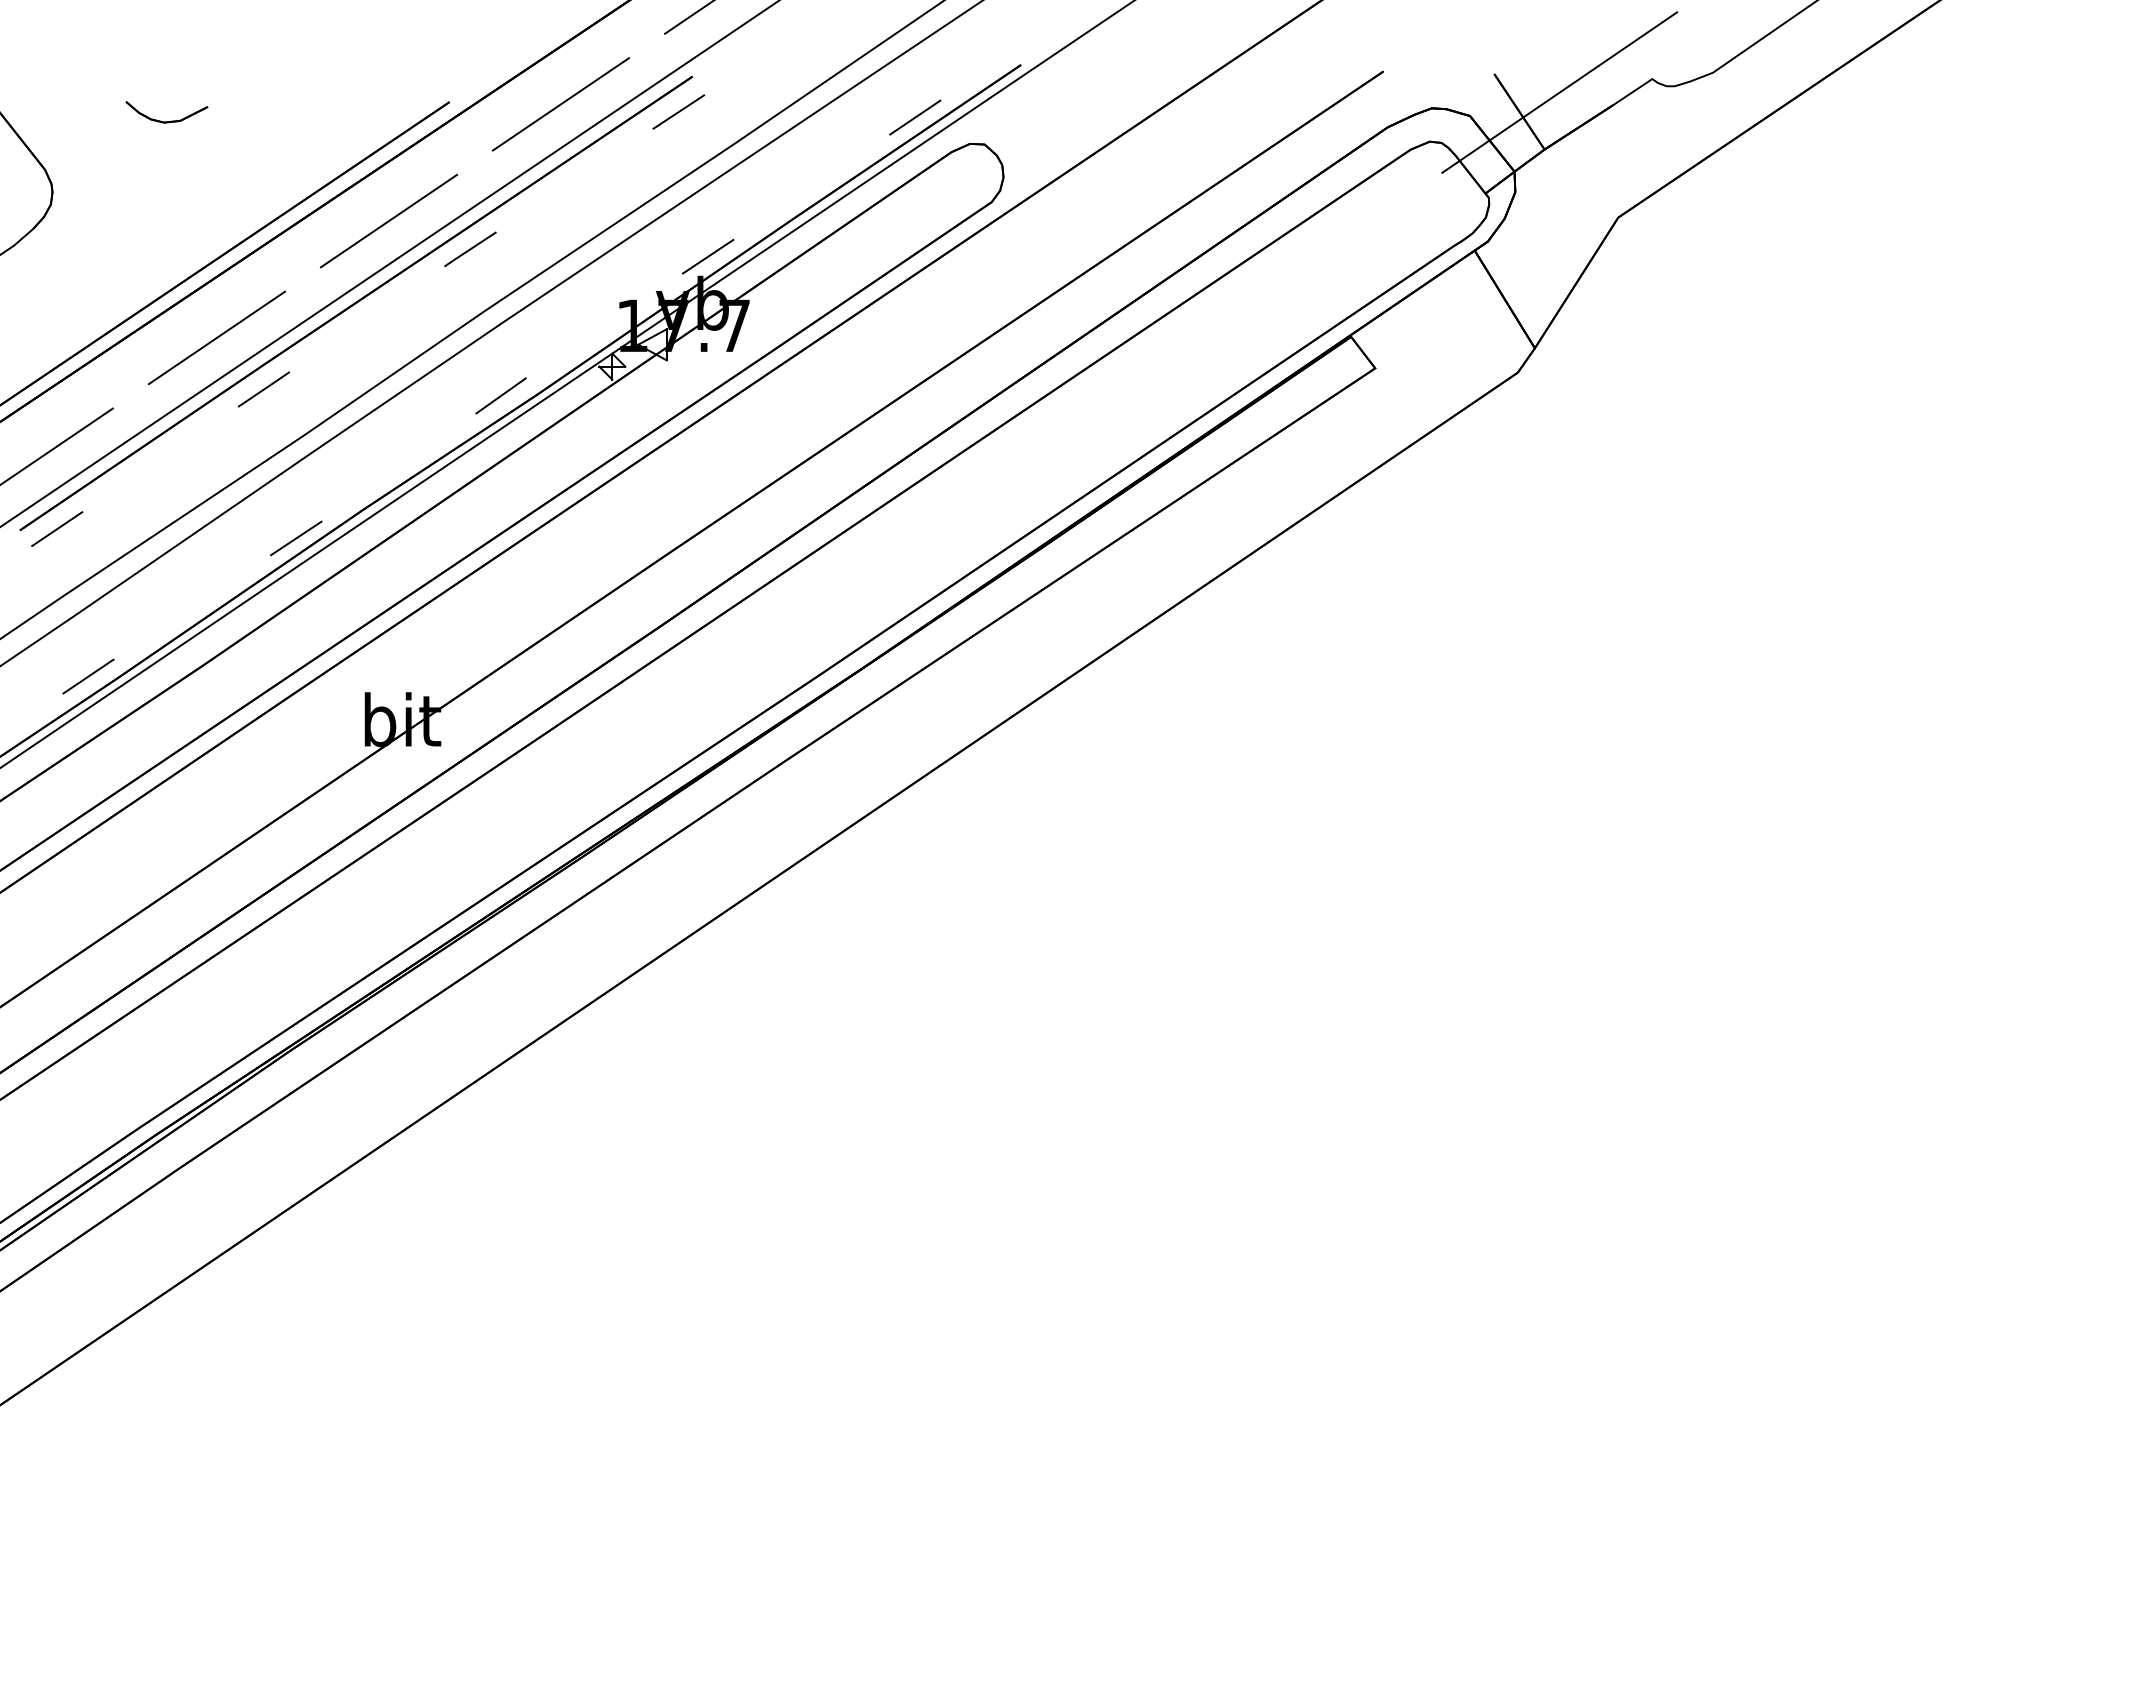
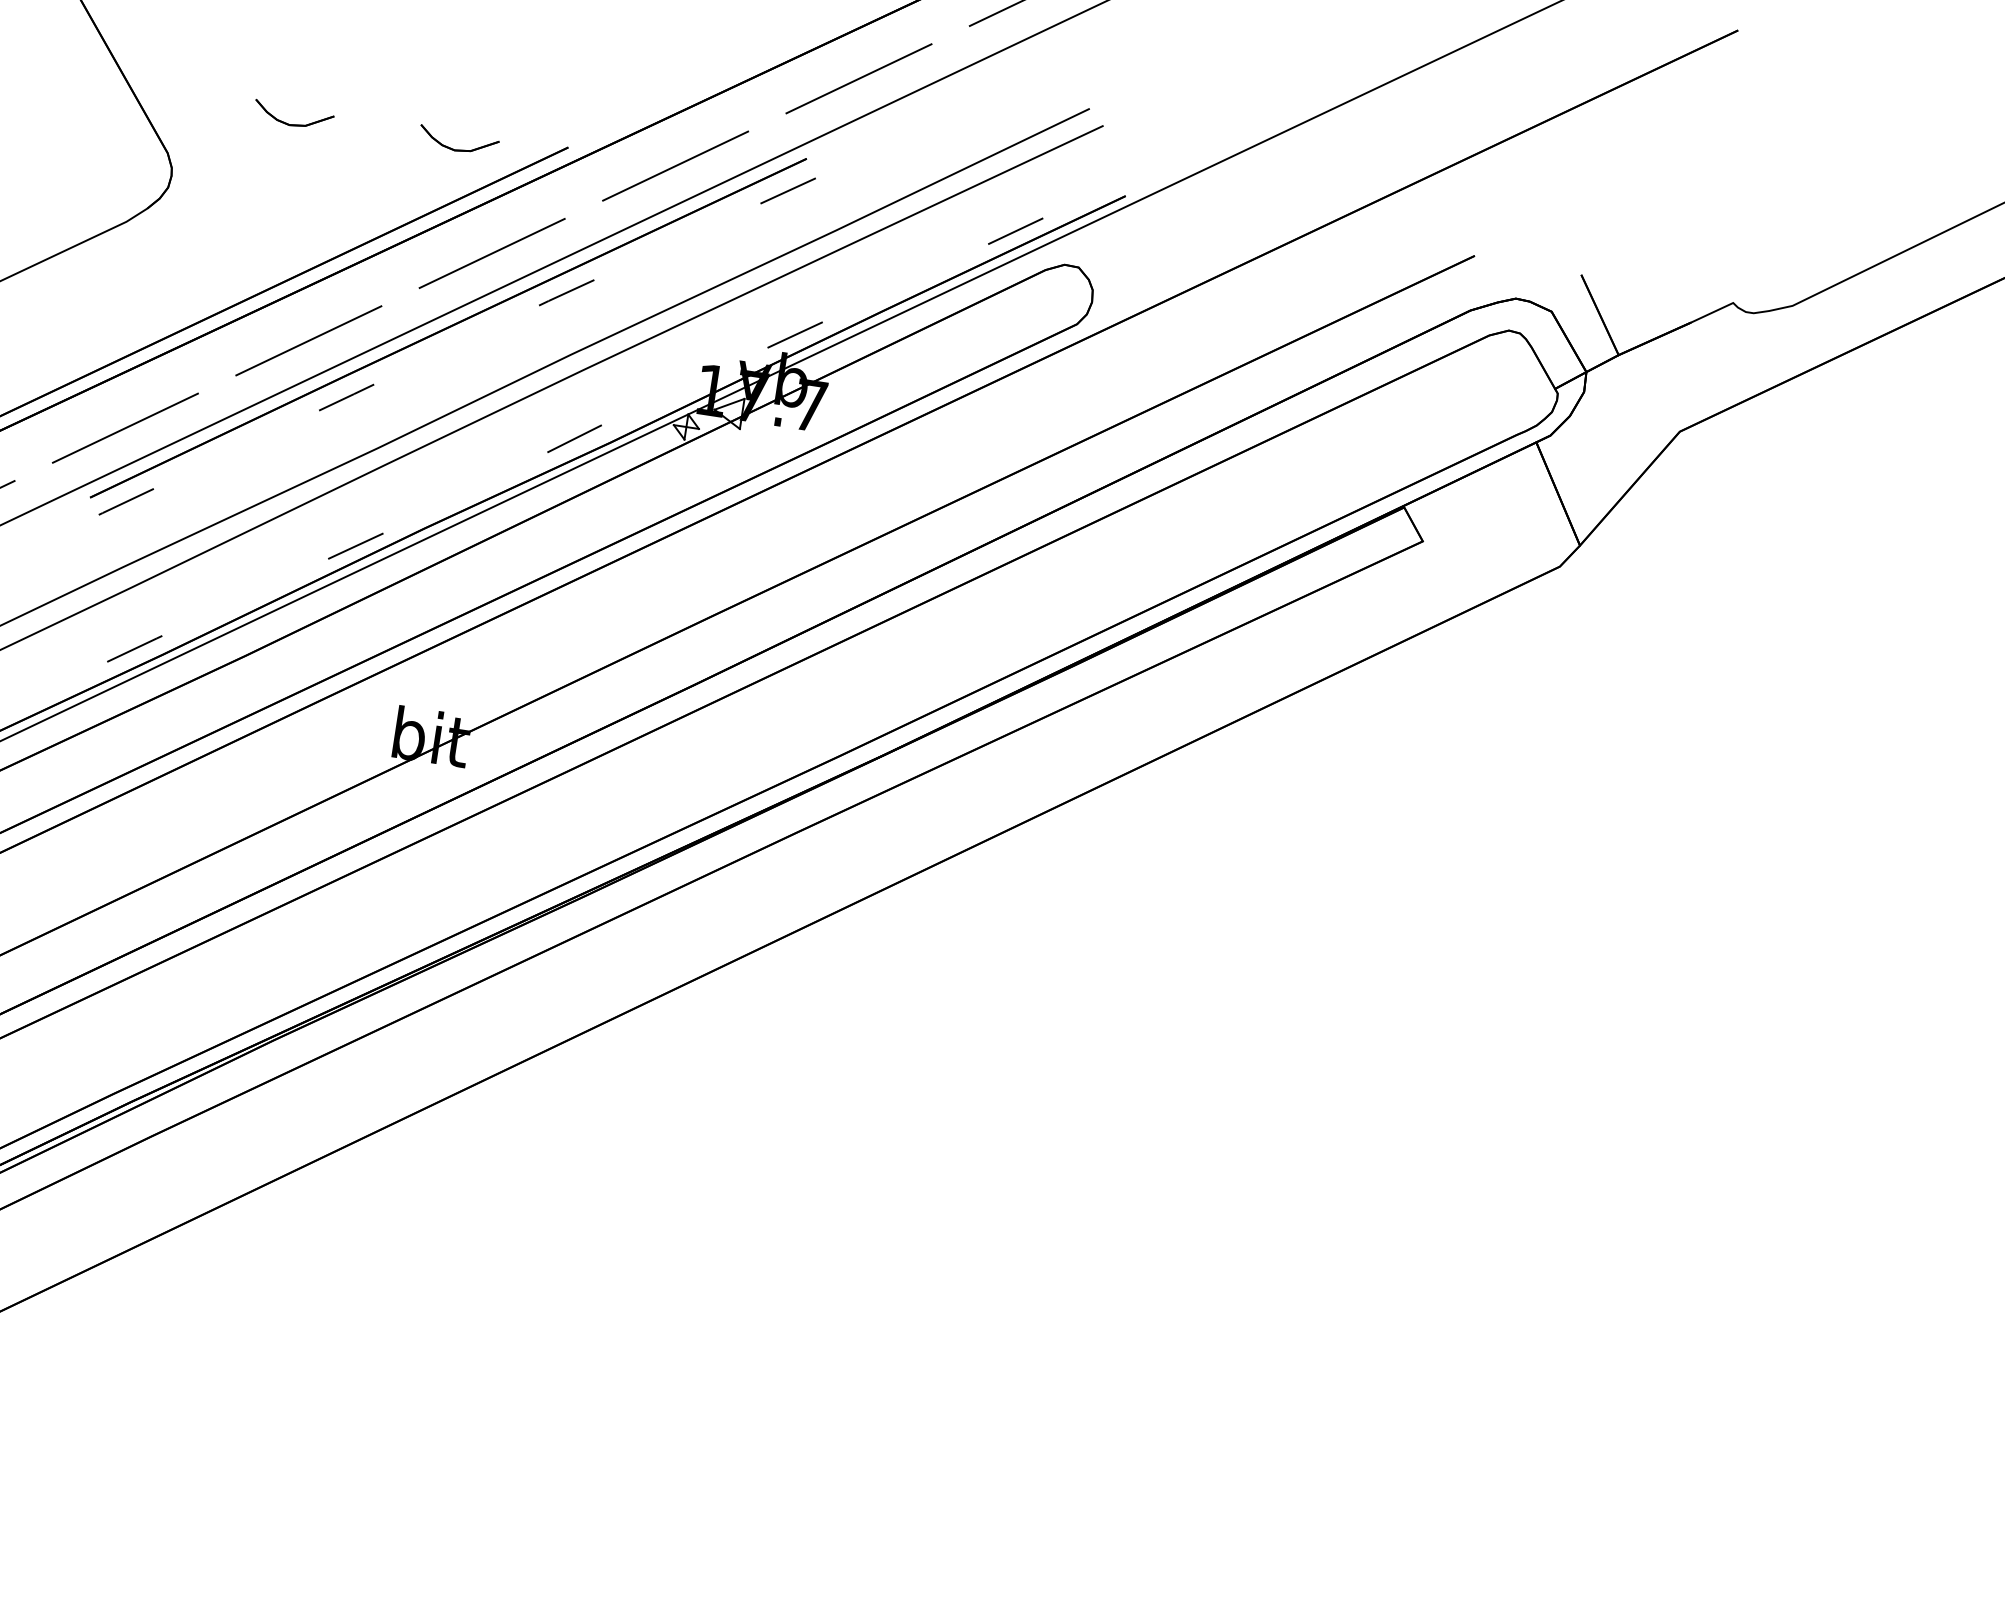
line: (1559, 92) -> (1641, 302), removed
part: (337, 121) -> (457, 149), added

